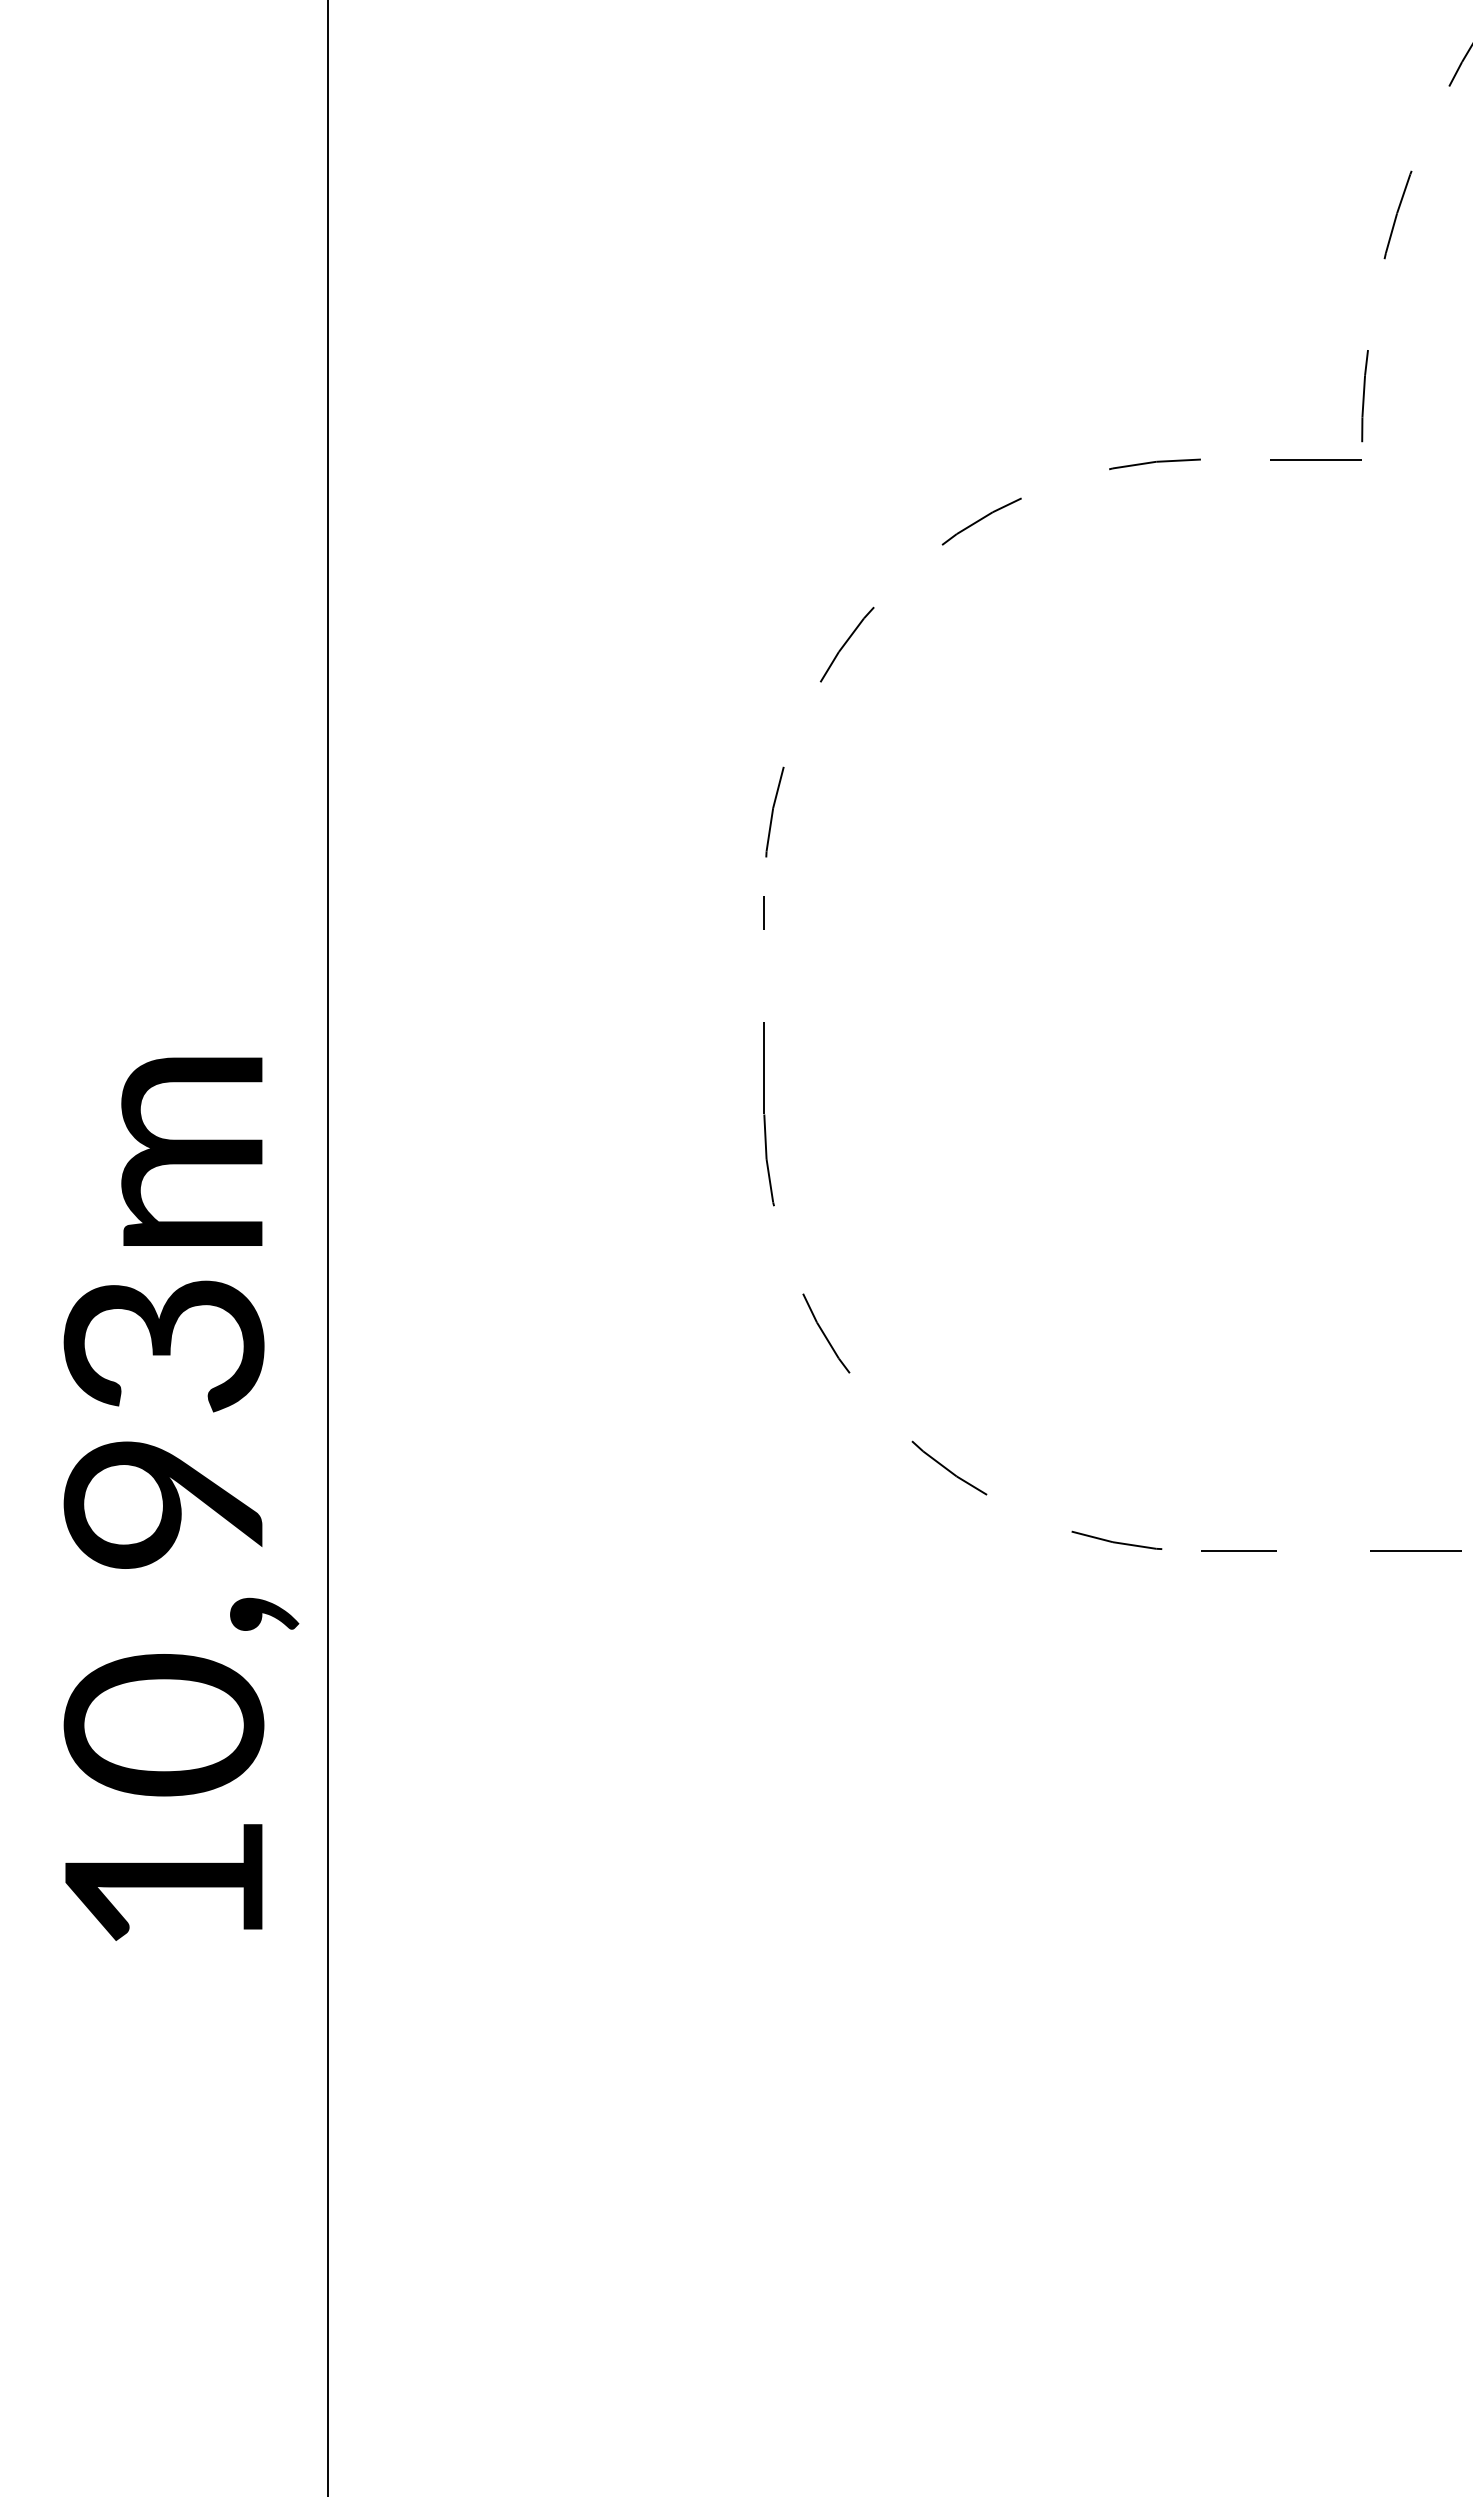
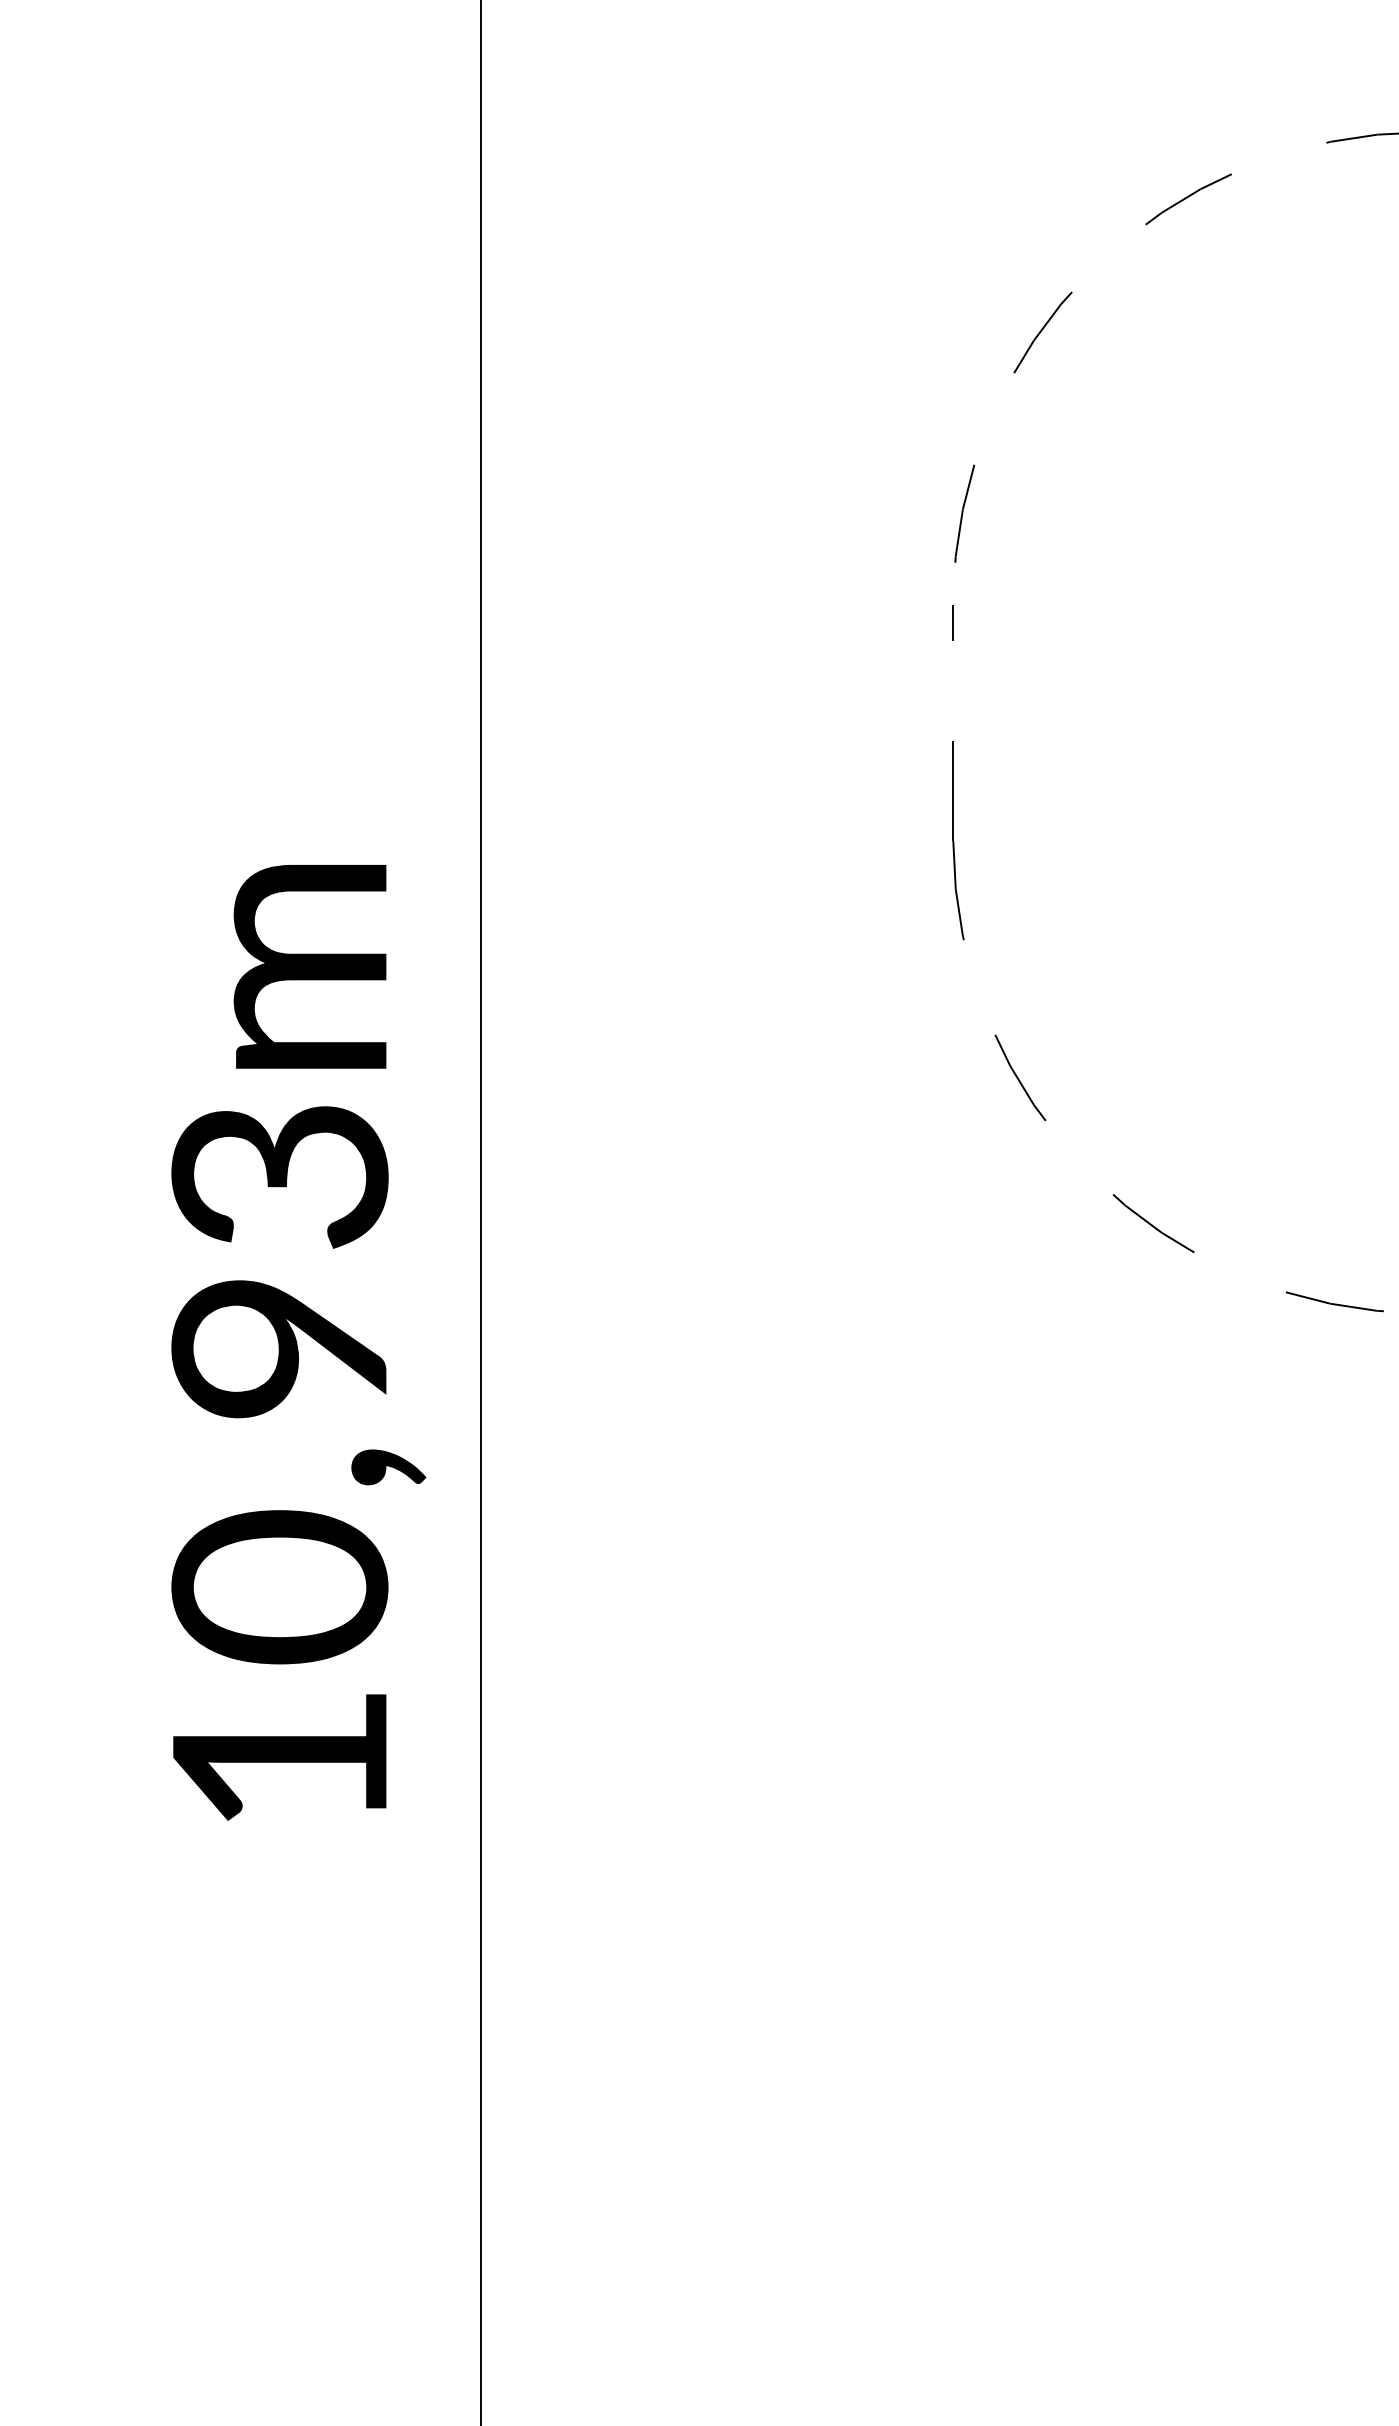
text: (181, 1498) -> (298, 1341), moved

